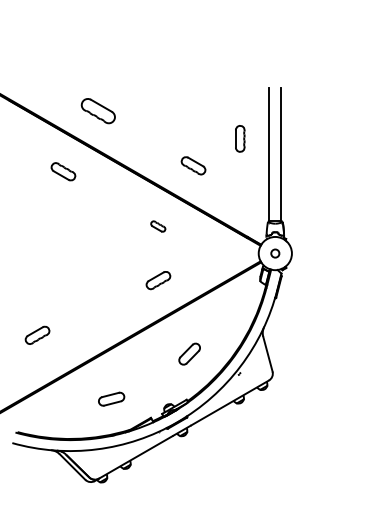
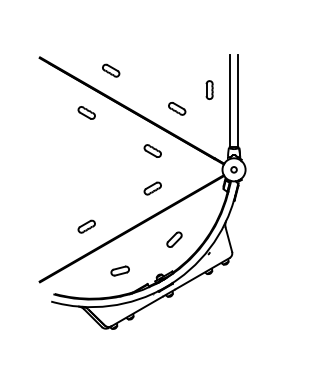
part: (99, 110) -> (111, 70), size x0.71
part: (158, 225) -> (152, 150), size x1.67
part: (37, 335) -> (86, 226), moved

